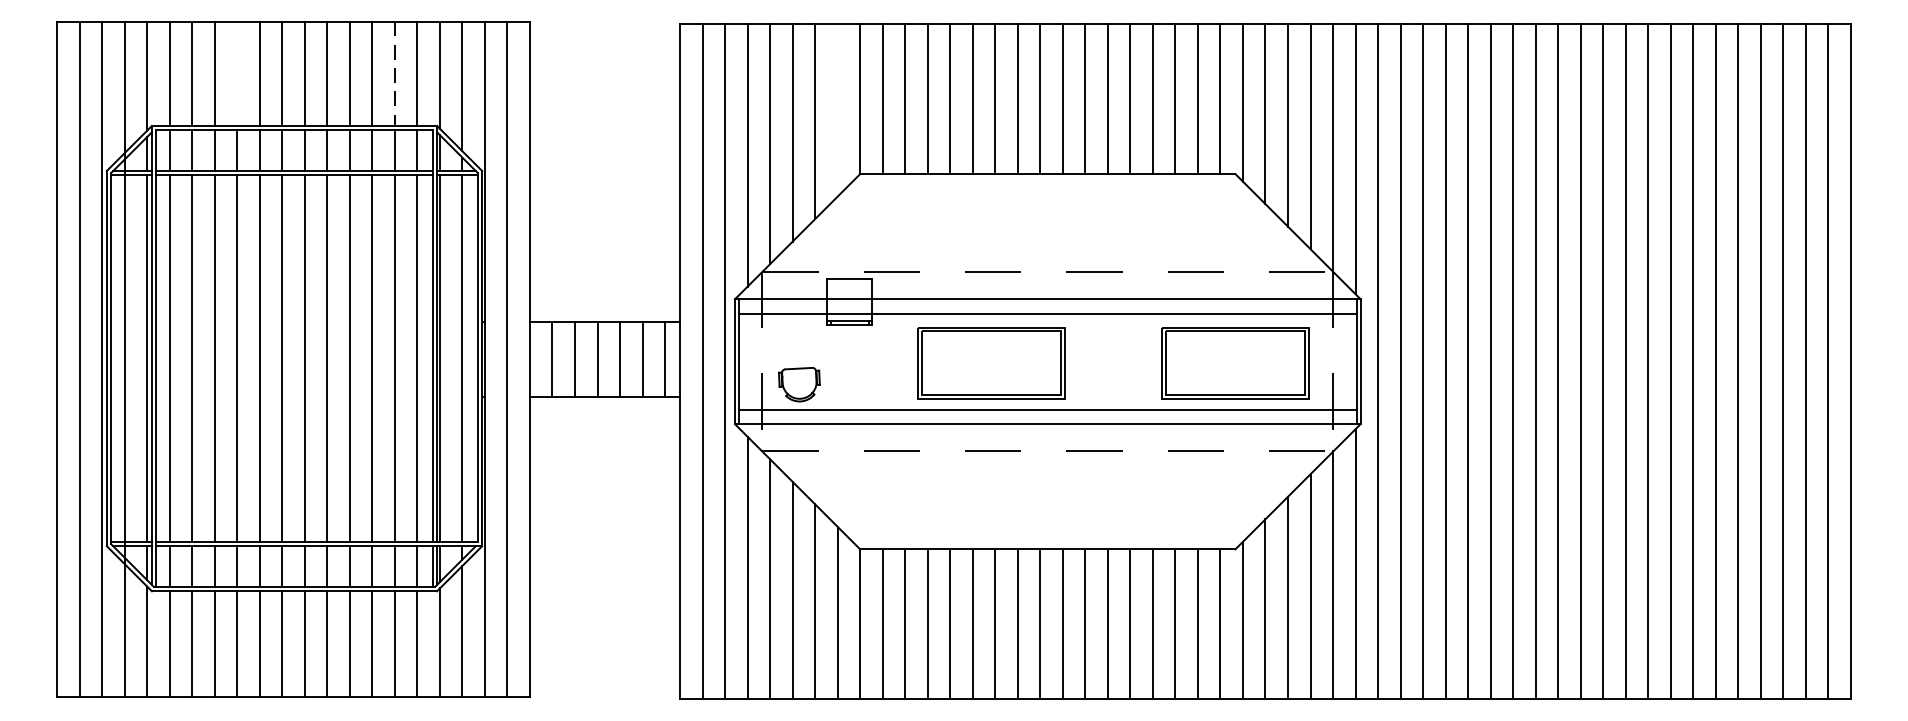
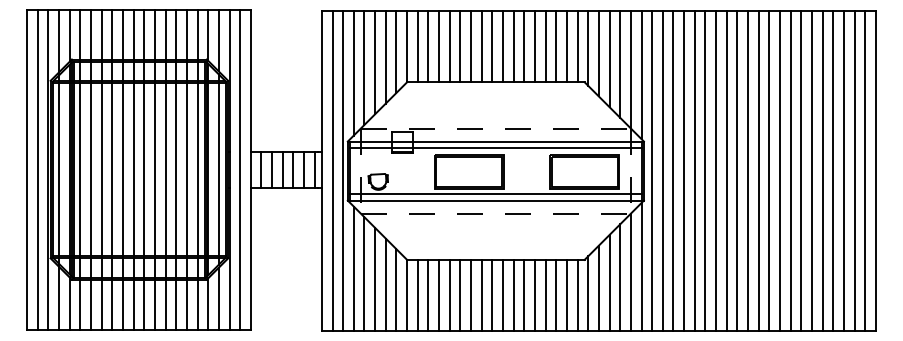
line: (237, 73) -> (112, 34), added
line: (394, 73) -> (186, 34), dashed -> solid
line: (837, 109) -> (396, 51), added

